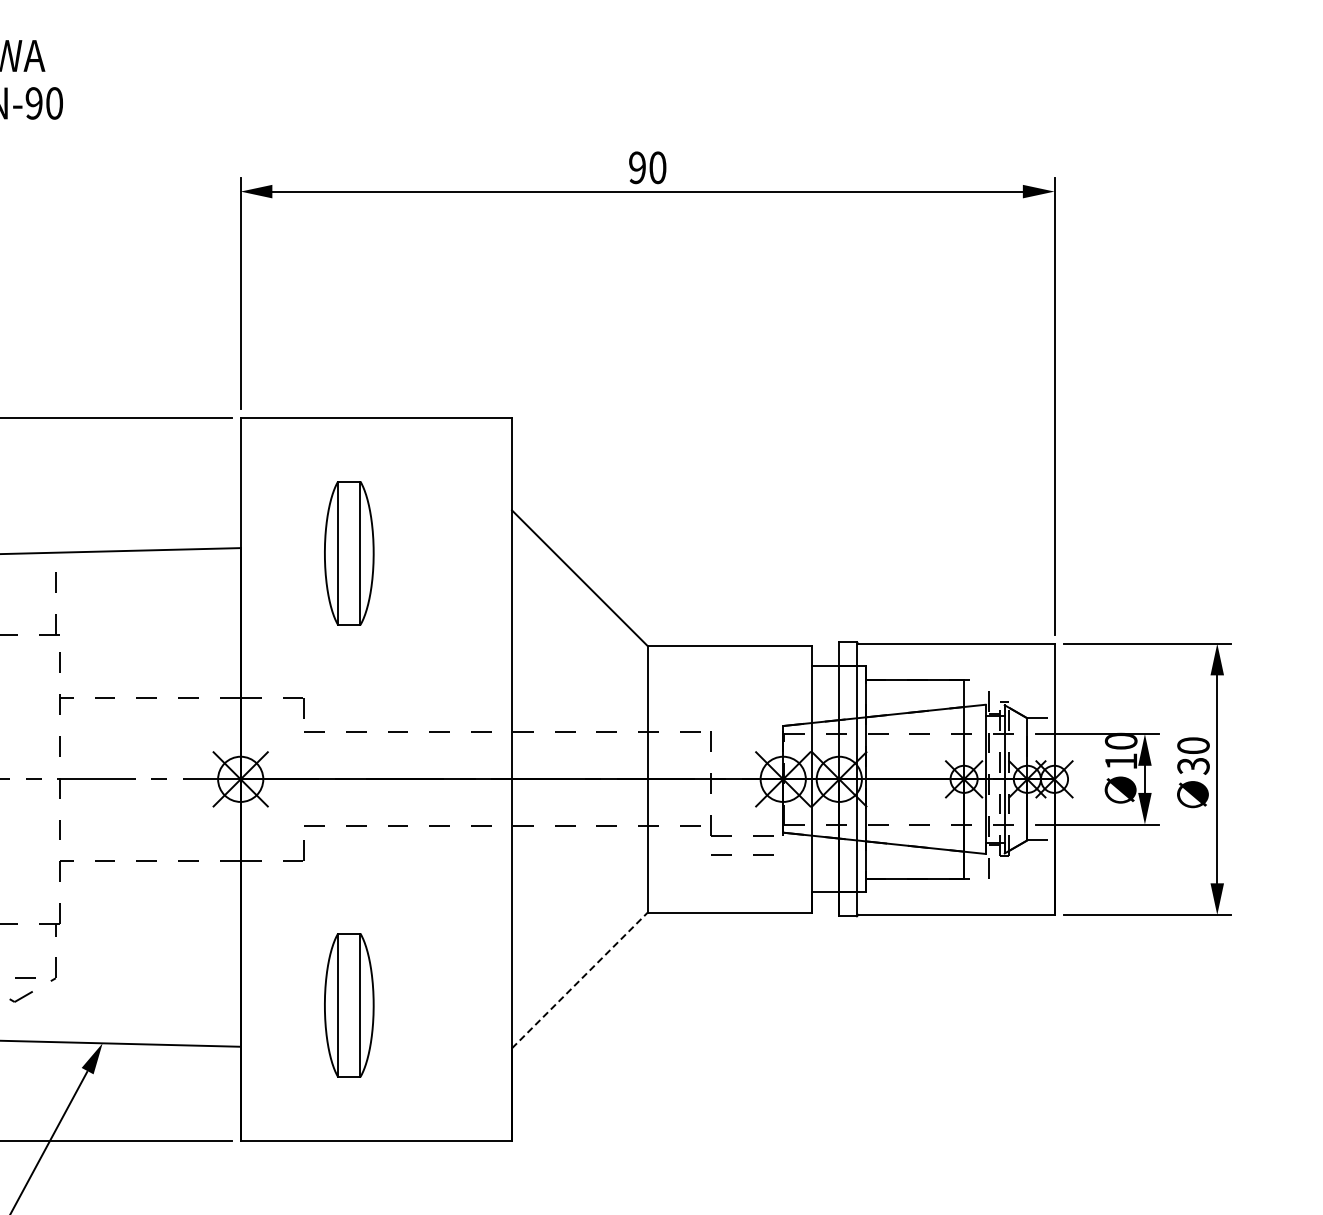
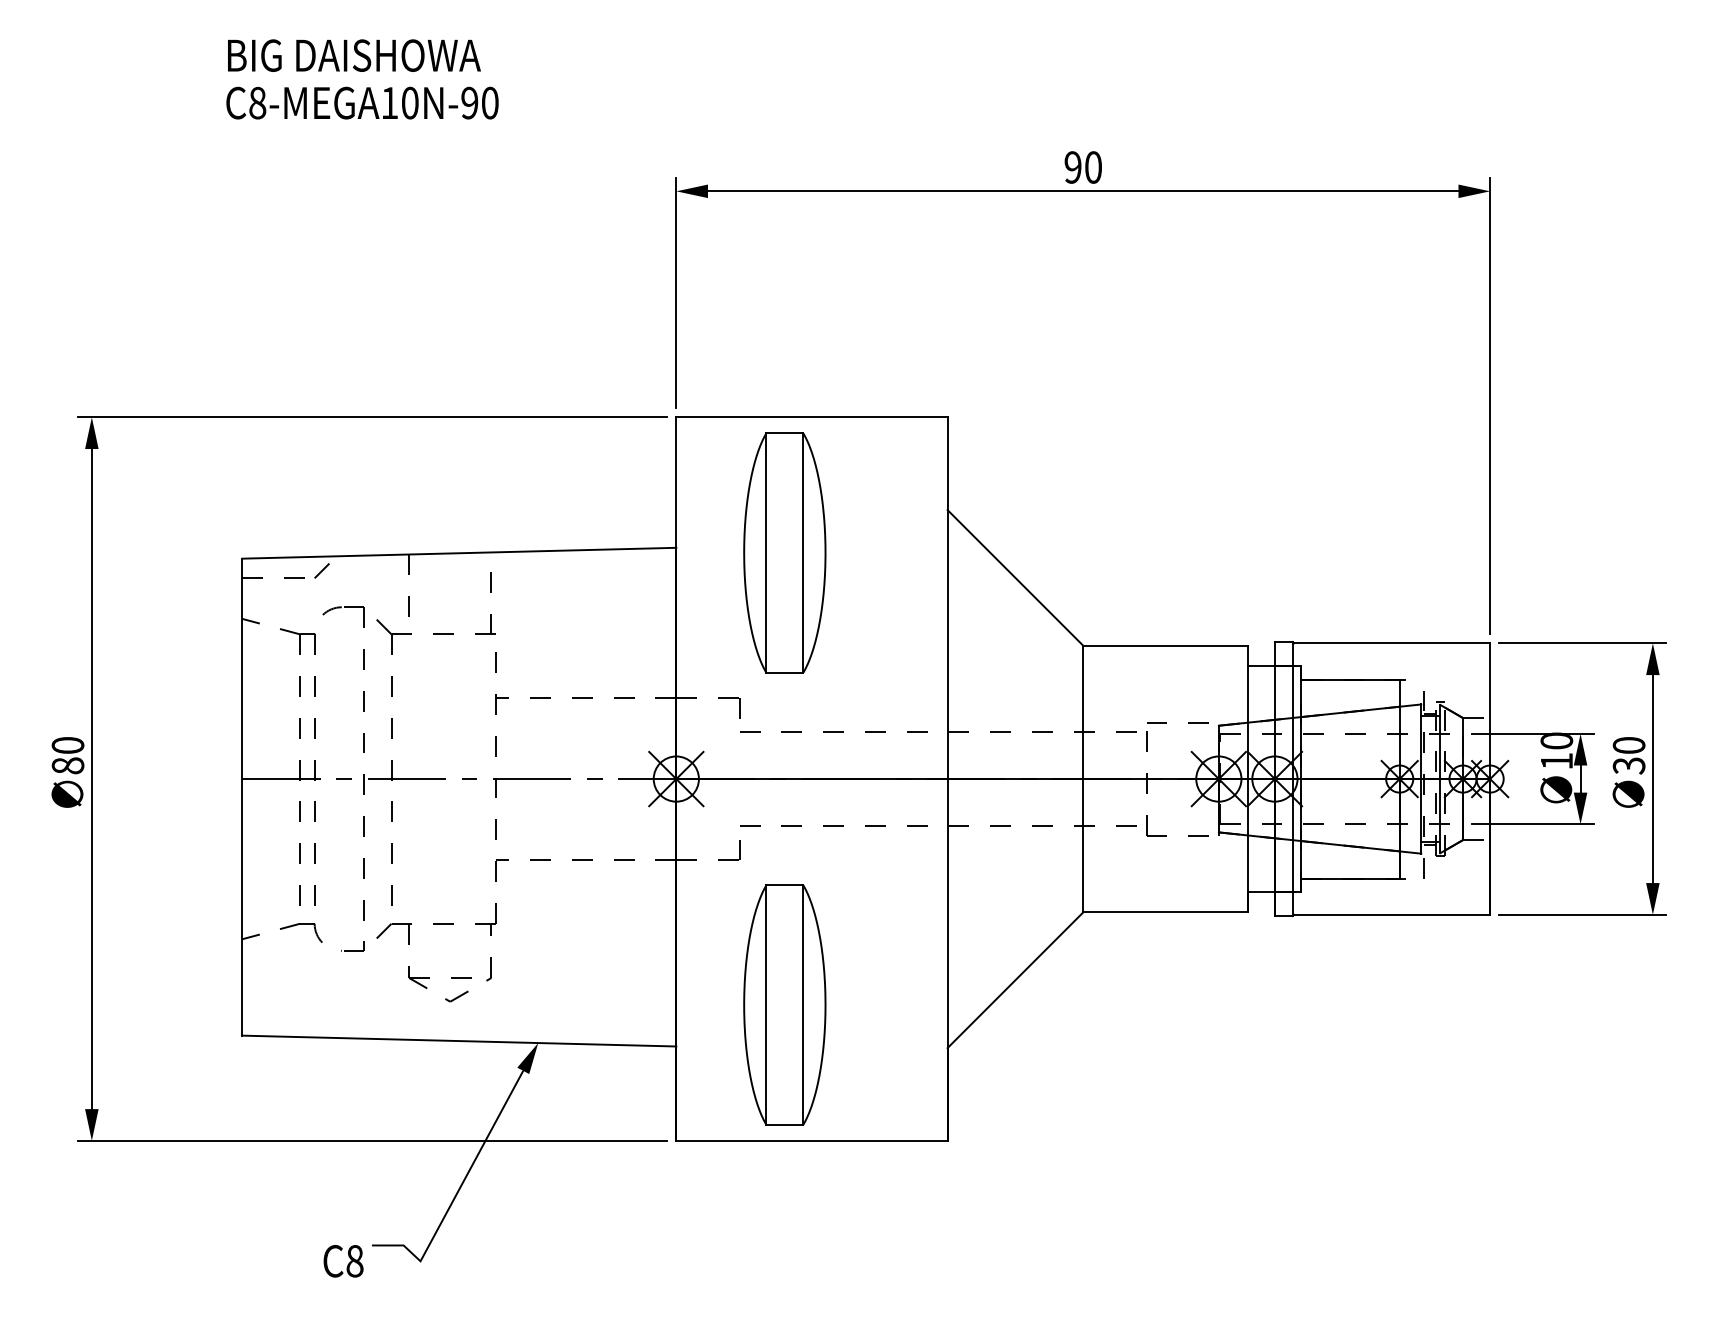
part: (348, 552) -> (784, 552), size x1.67
line: (730, 854) -> (1166, 722), moved
line: (579, 980) -> (1015, 980), dashed -> solid
part: (348, 1004) -> (784, 1004), size x1.67

